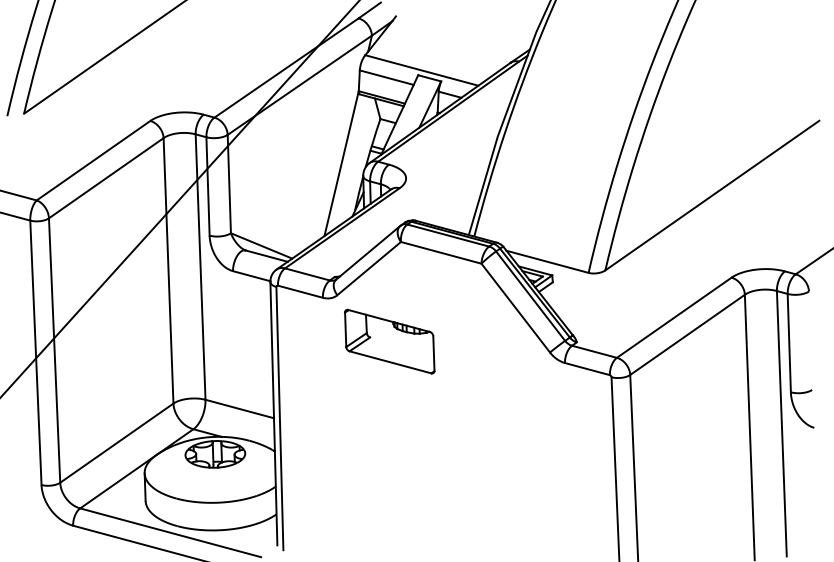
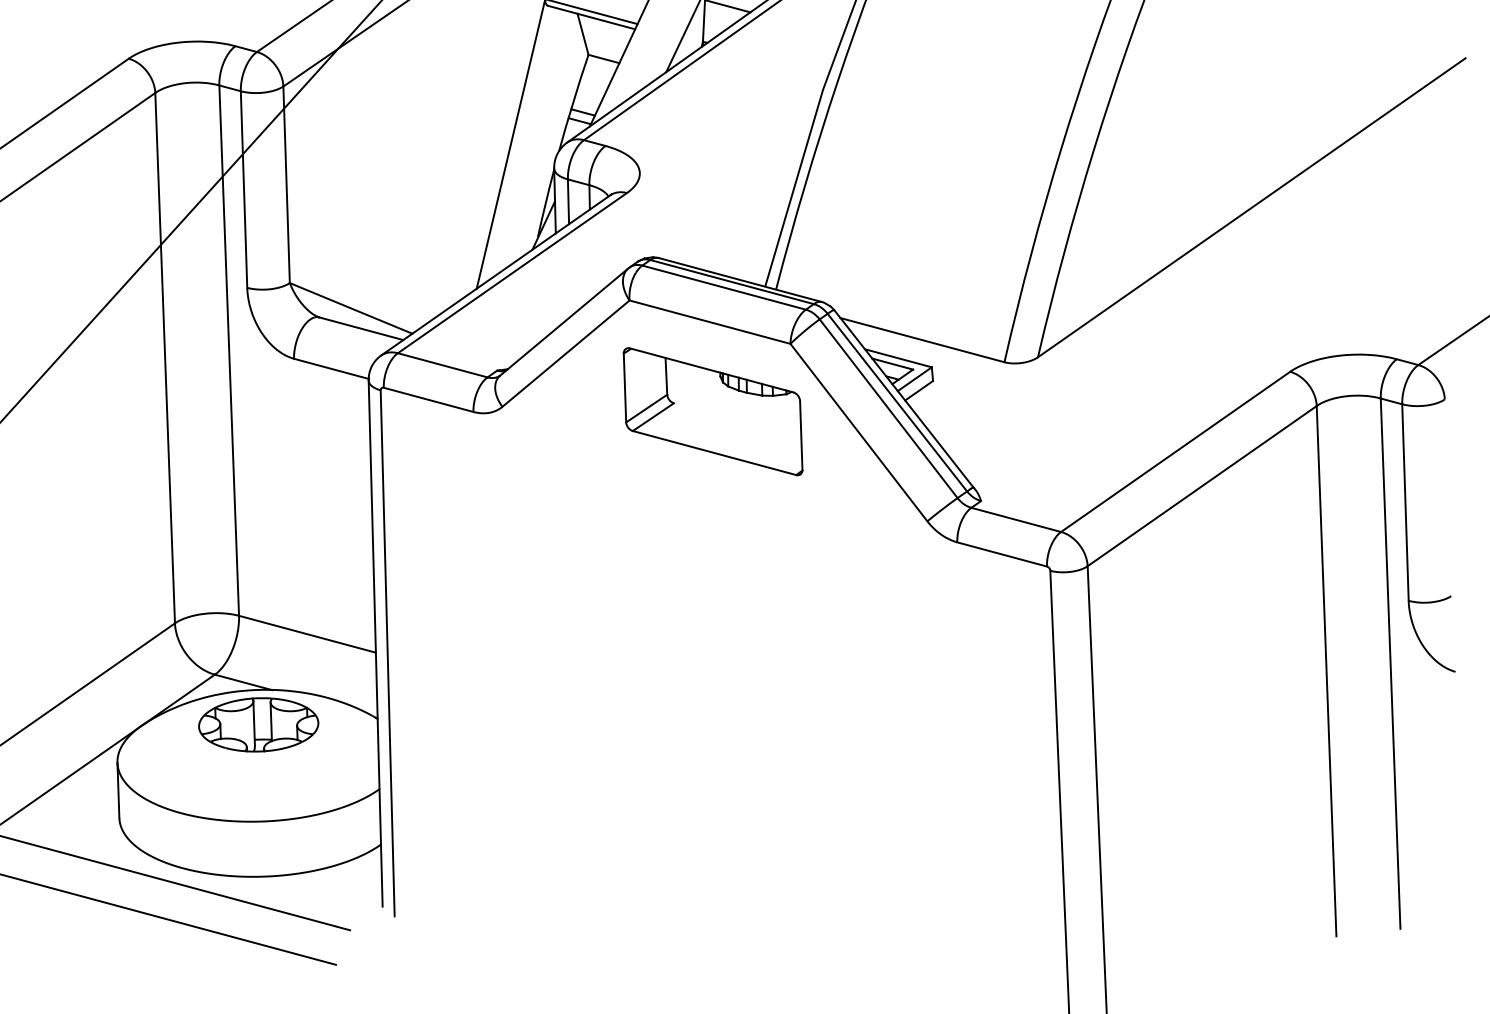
part: (389, 341) -> (712, 411), moved

